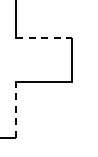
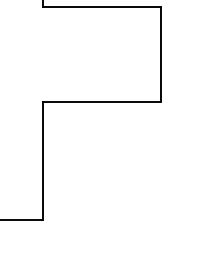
line: (43, 38) -> (101, 7), dashed -> solid
line: (16, 110) -> (43, 161), dashed -> solid

